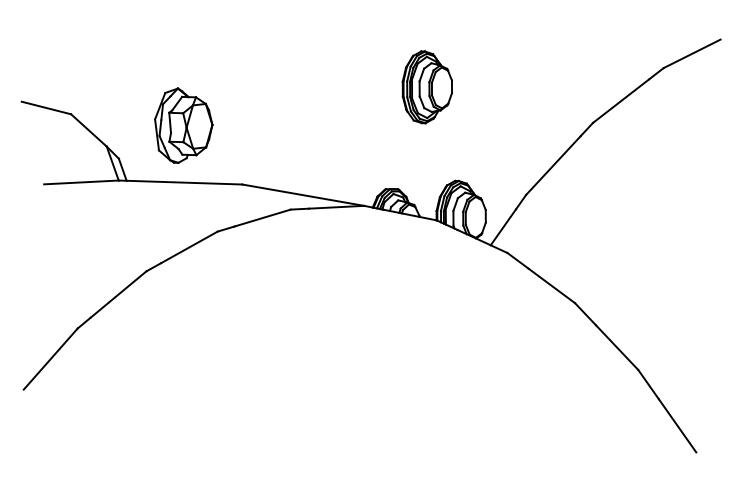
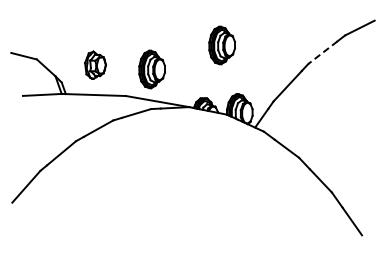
line: (620, 100) -> (322, 52), solid -> dashed
part: (183, 123) -> (95, 64), size x0.7
part: (291, 133) -> (151, 69), added

